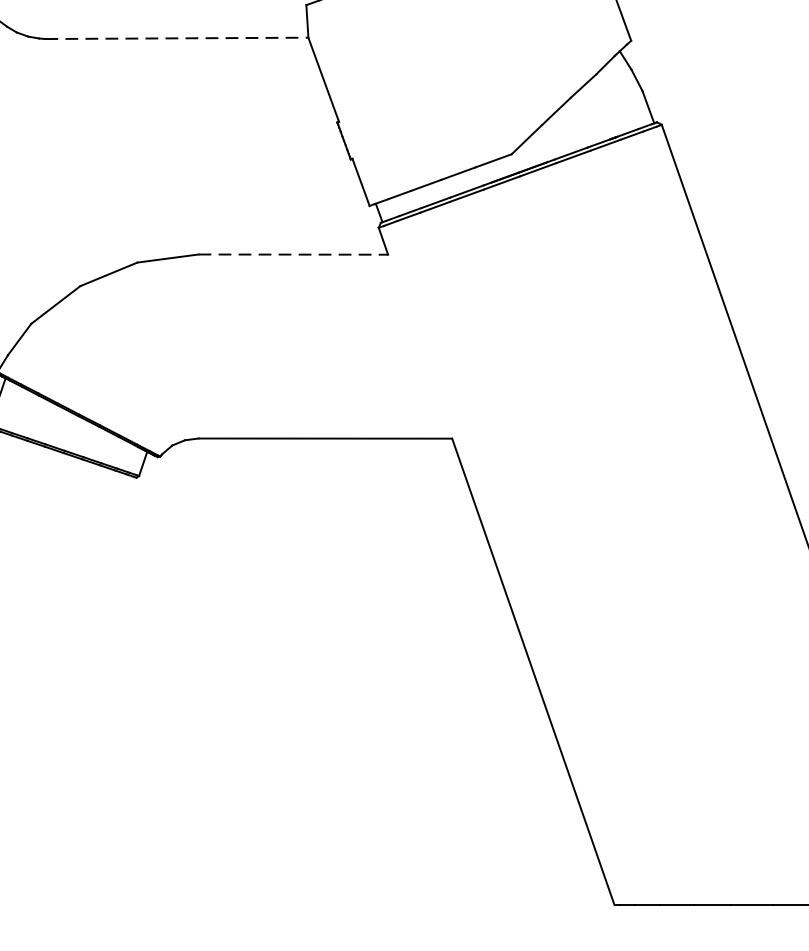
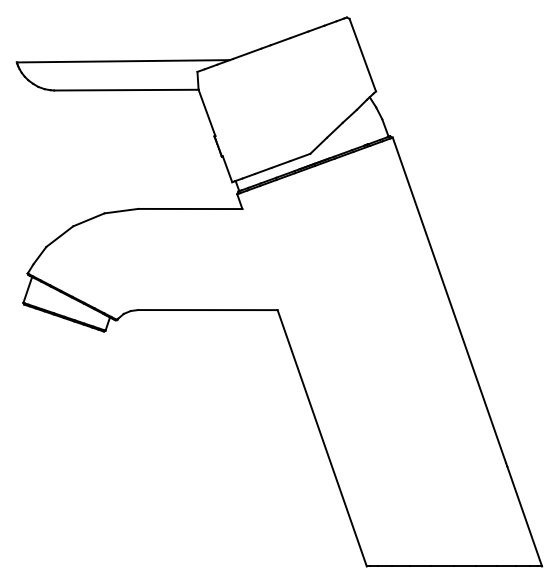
line: (177, 39) -> (126, 90), dashed -> solid
line: (293, 253) -> (190, 208), dashed -> solid

